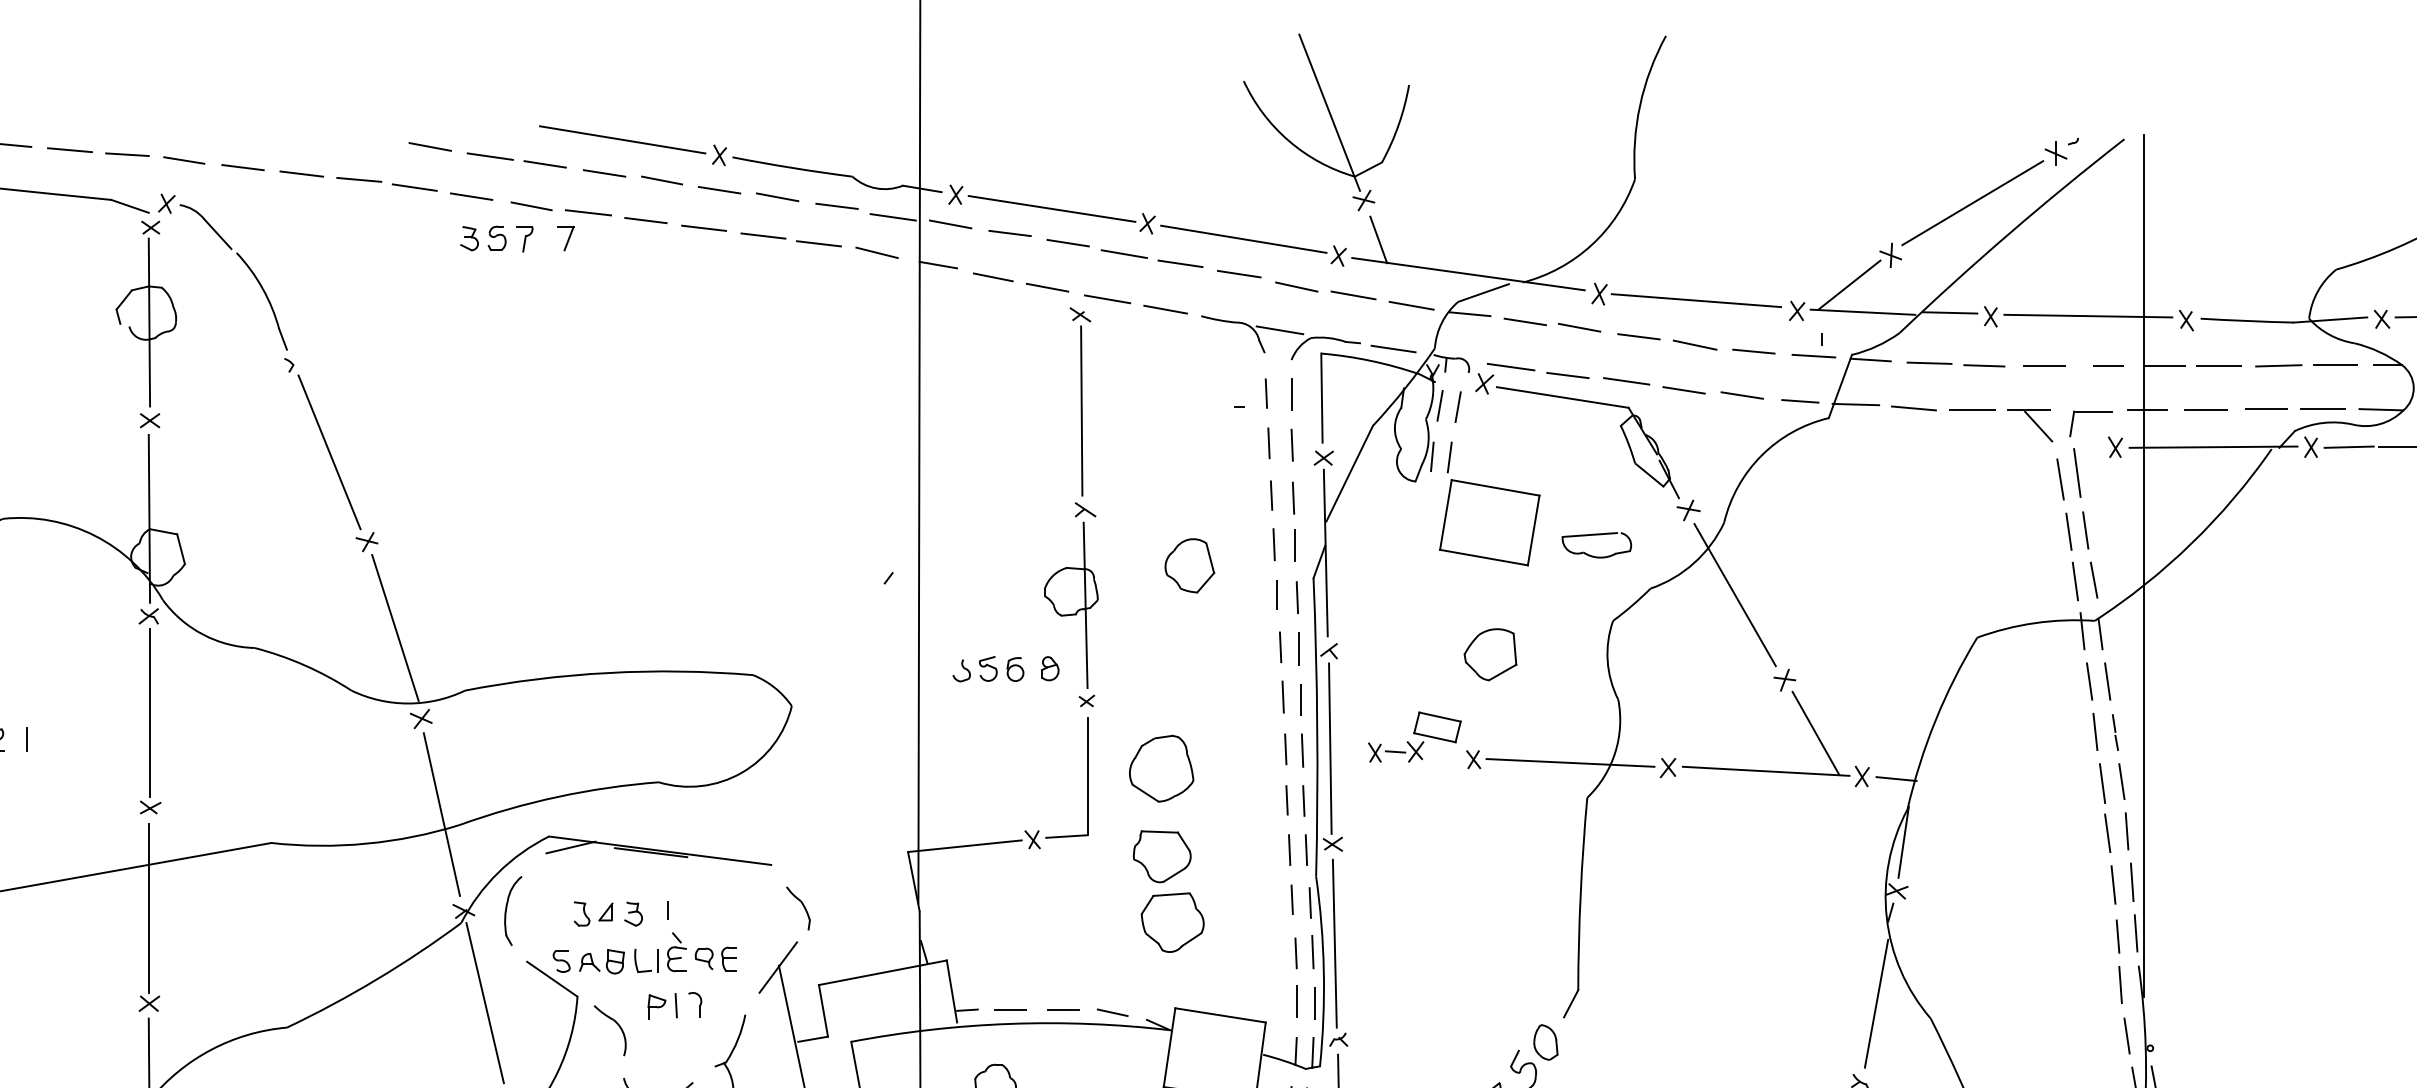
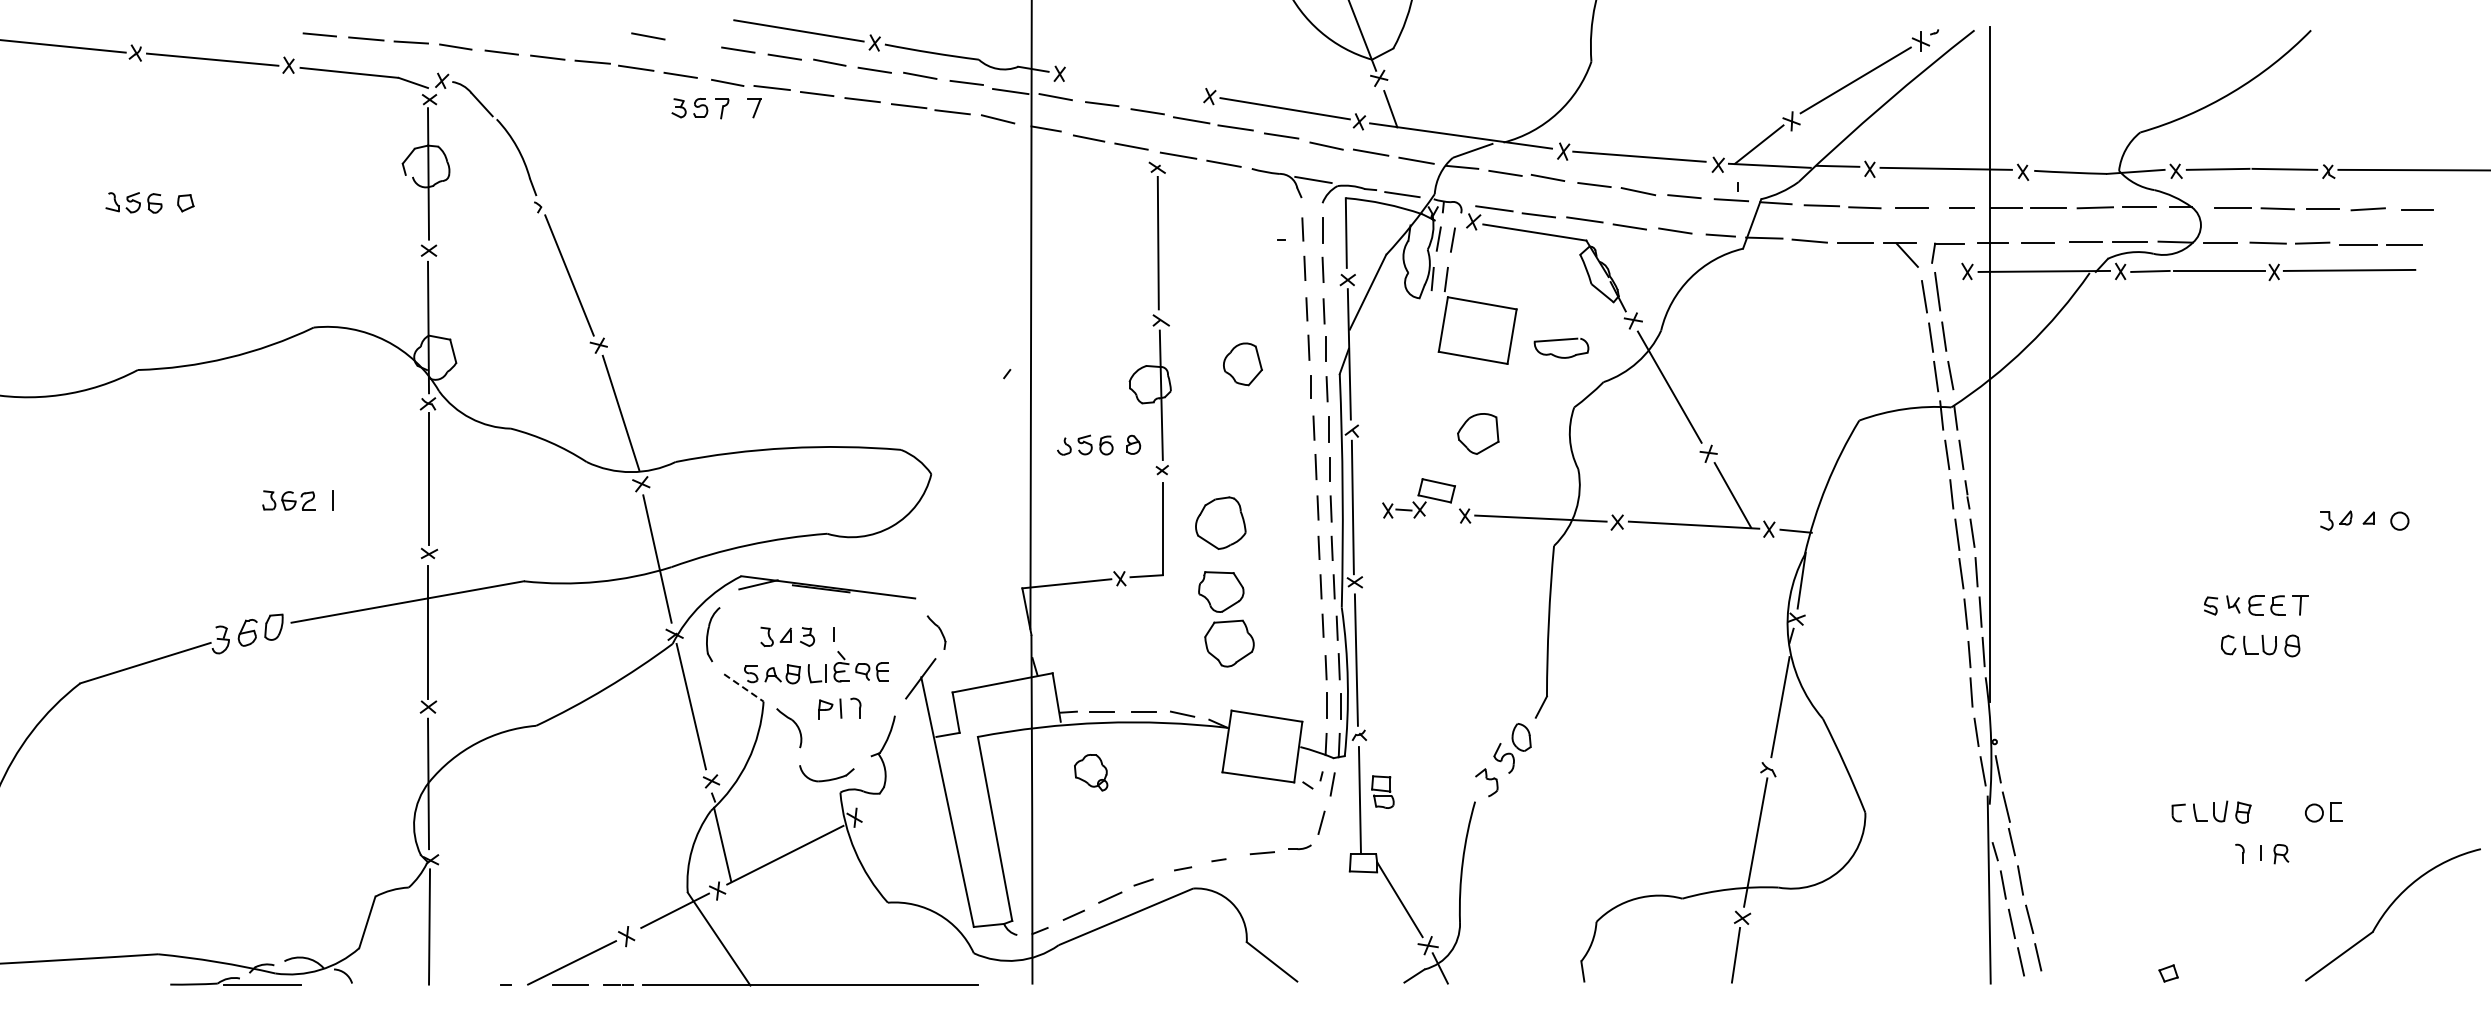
line: (489, 155) -> (694, 43), removed
line: (1051, 208) -> (1134, 84), removed
line: (551, 978) -> (743, 687), solid -> dashed

